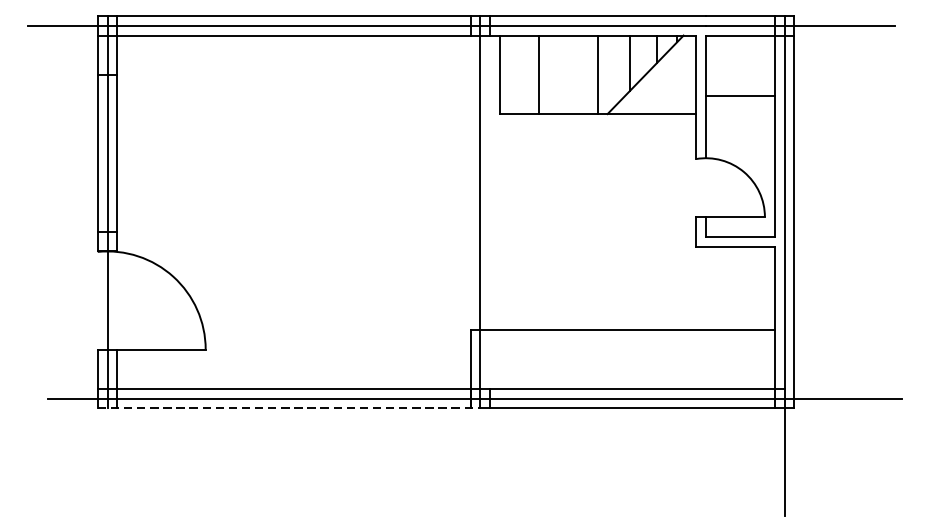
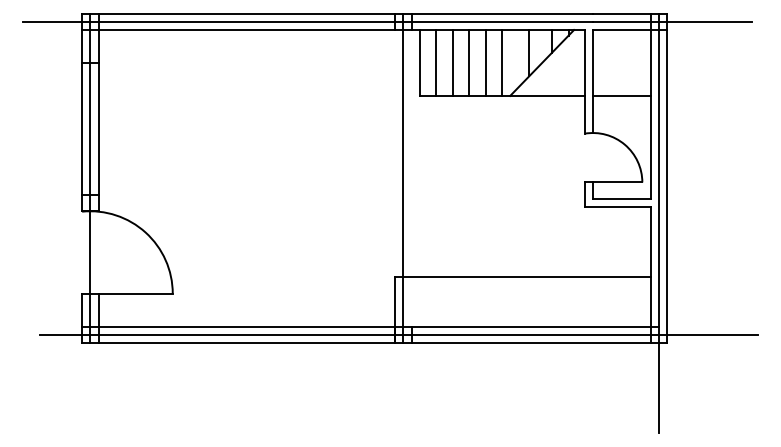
line: (519, 74) -> (436, 62), added
line: (559, 74) -> (469, 62), added
line: (578, 74) -> (485, 62), added
line: (740, 95) -> (621, 95), moved
line: (288, 408) -> (242, 343), dashed -> solid

